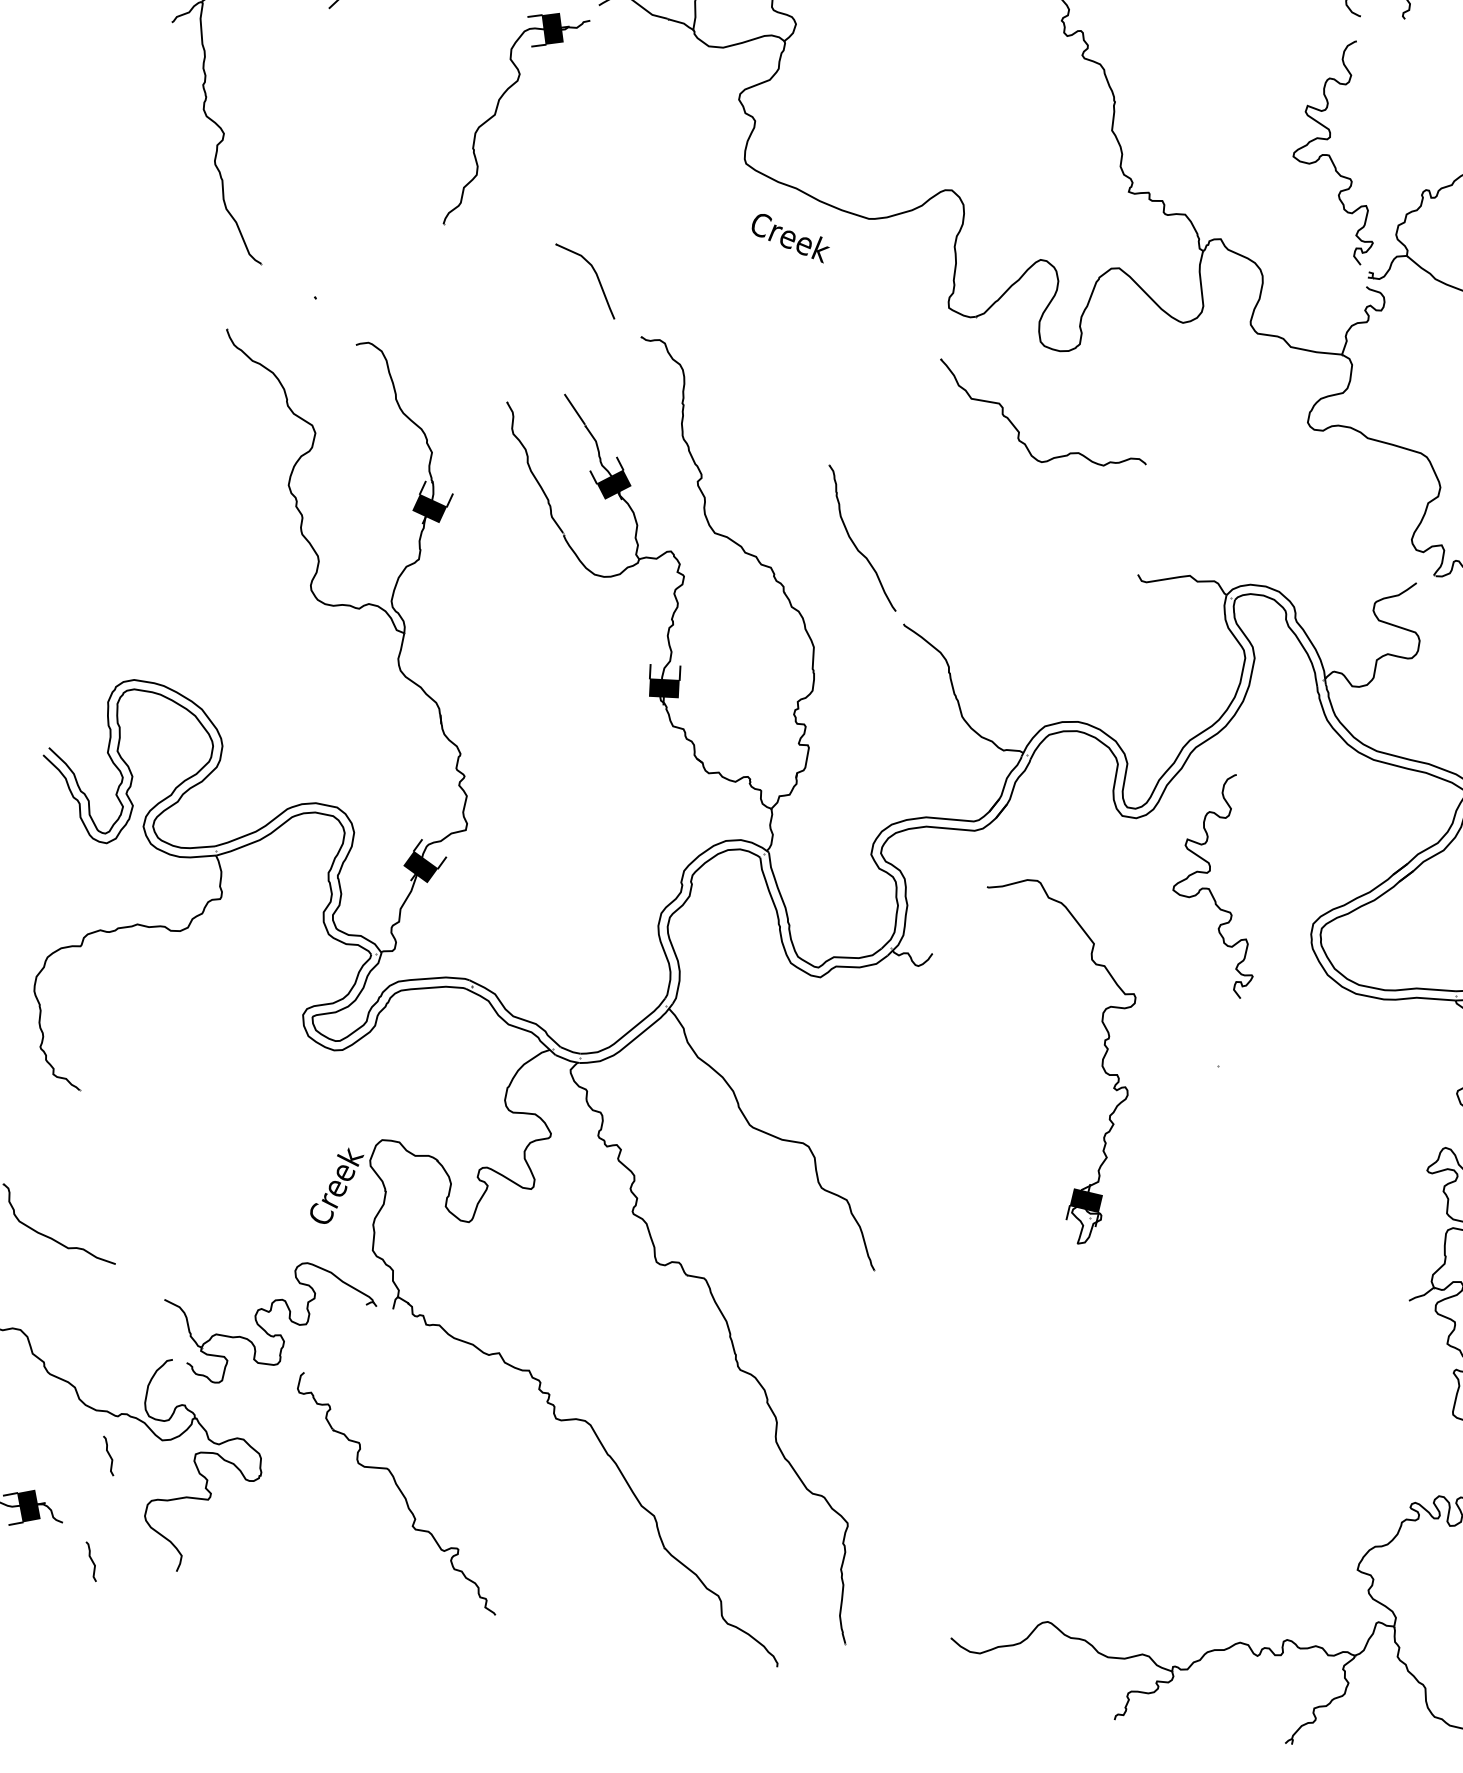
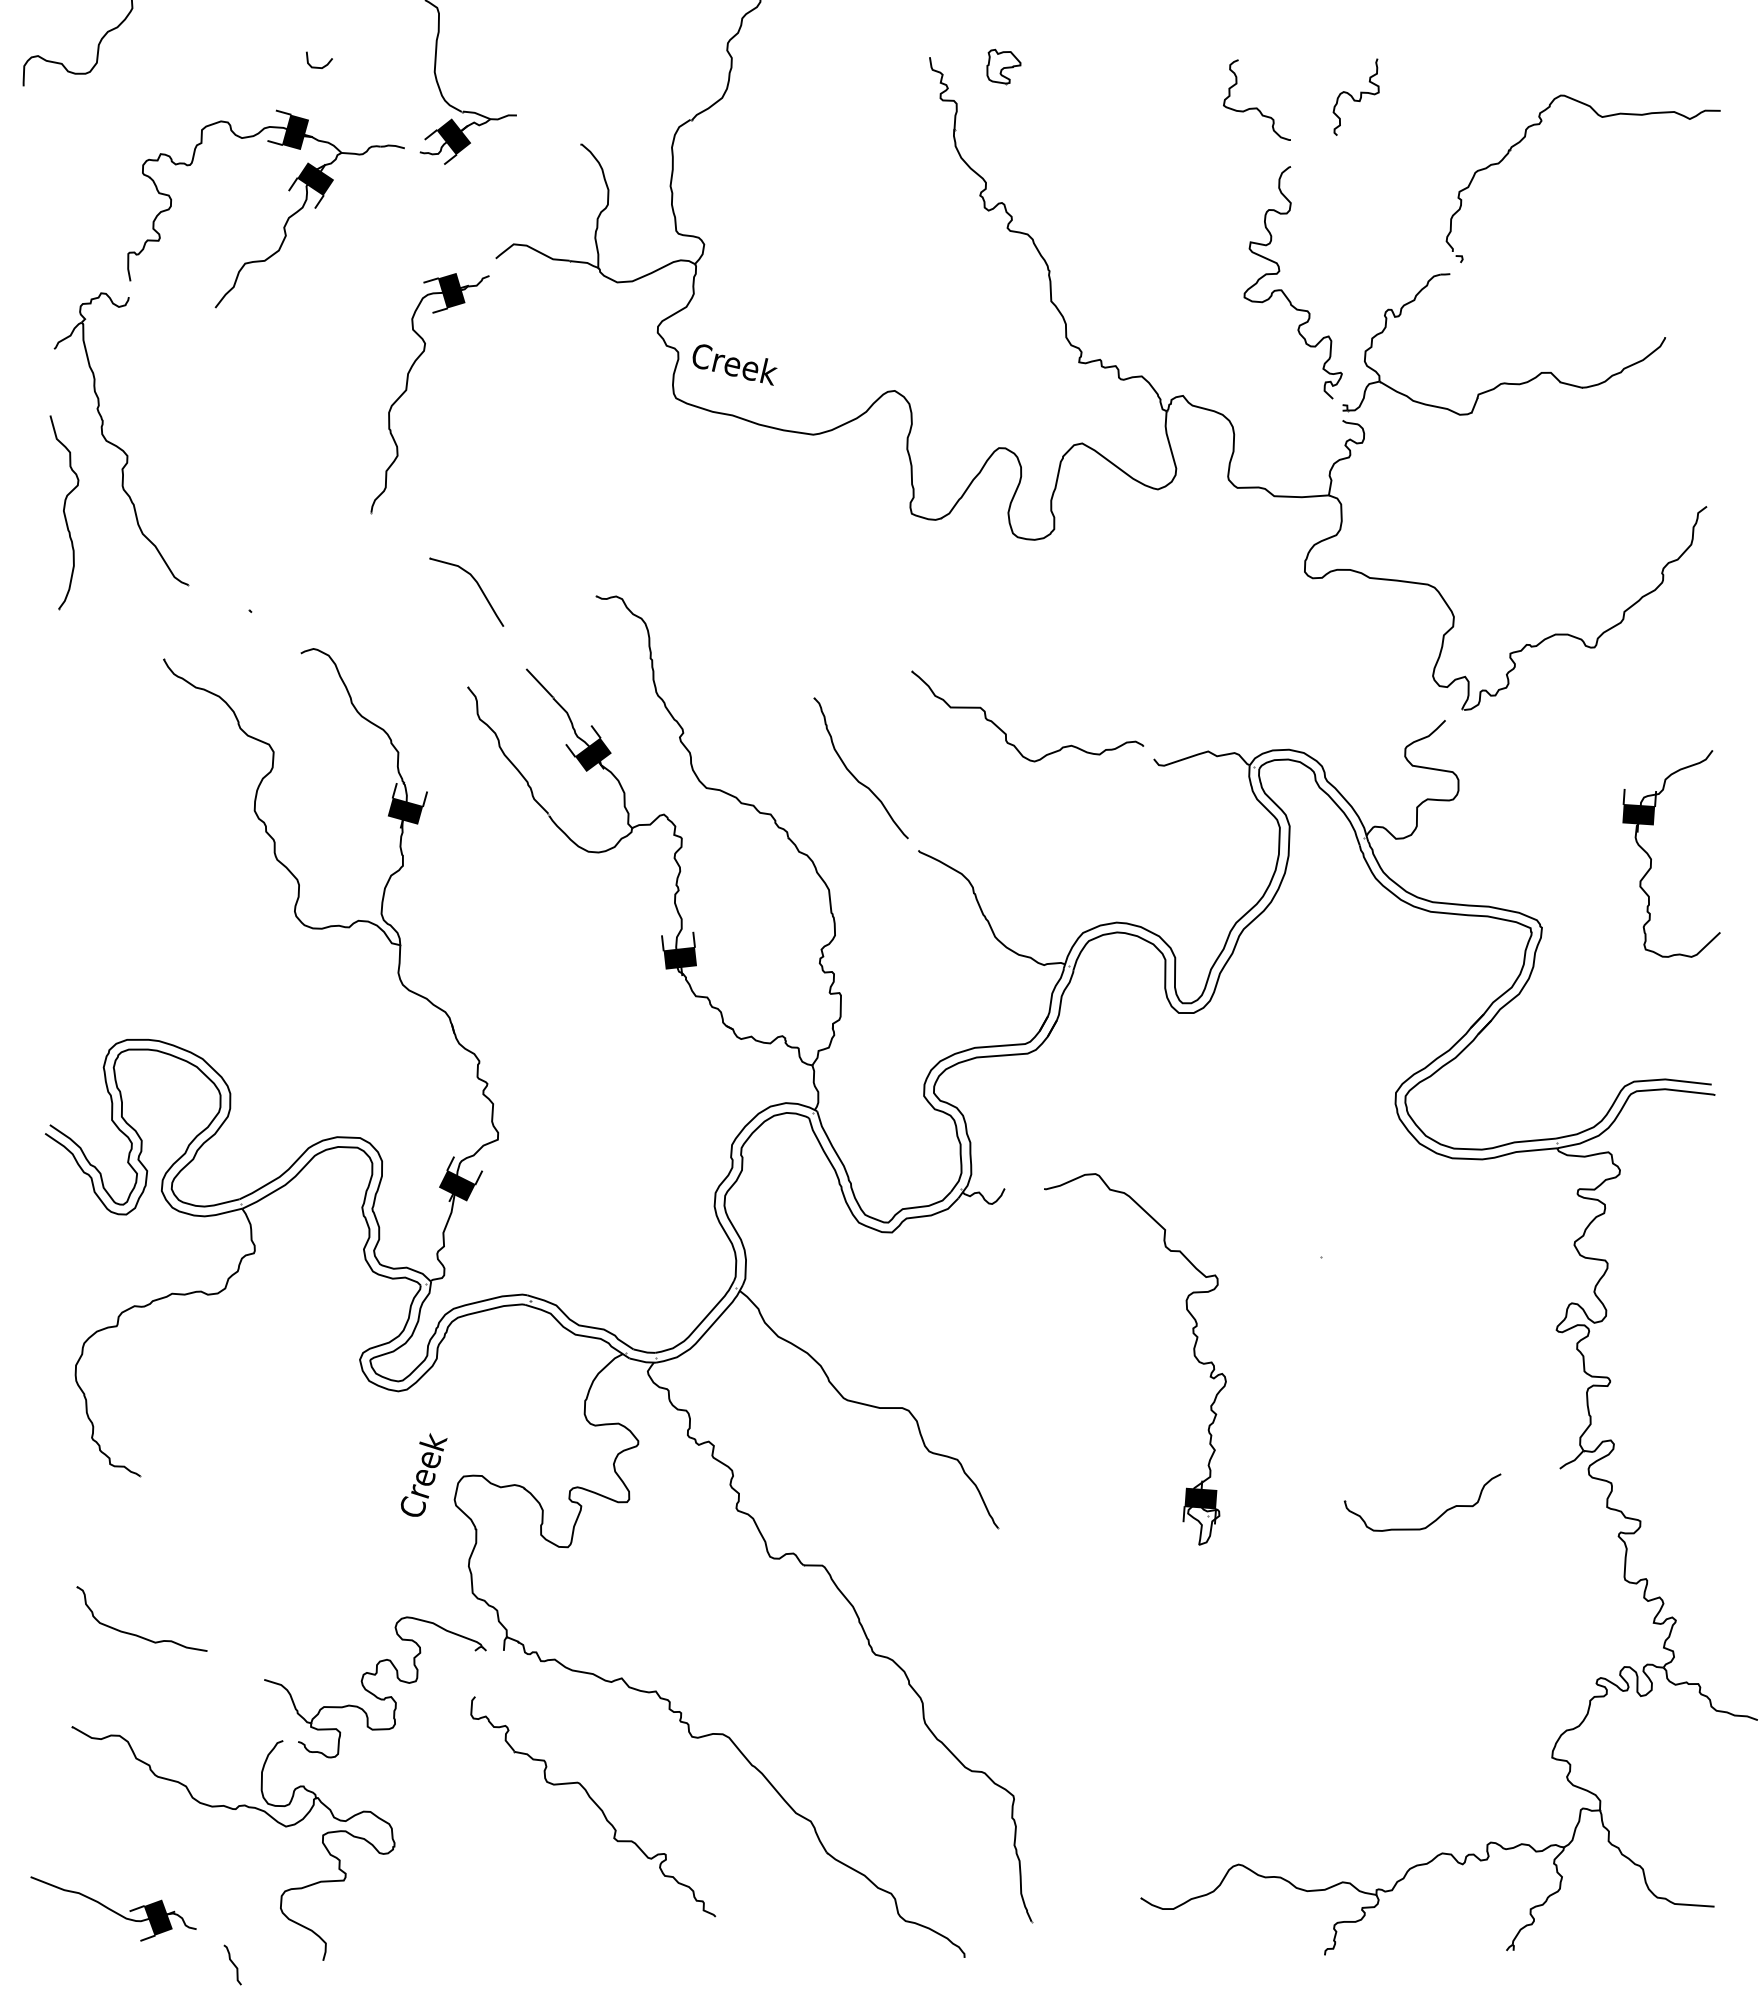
part: (156, 176) -> (64, 512), added
text: (790, 237) -> (734, 364), moved
part: (596, 276) -> (477, 585), moved
part: (1019, 431) -> (1006, 733), moved
curve: (1210, 888) -> (1282, 1073), removed
part: (1101, 1065) -> (1193, 1355), moved
text: (337, 1185) -> (424, 1474), moved
part: (1282, 1329) -> (1433, 1520), added
curve: (108, 1455) -> (232, 1851), removed
part: (398, 1493) -> (593, 1806), moved

